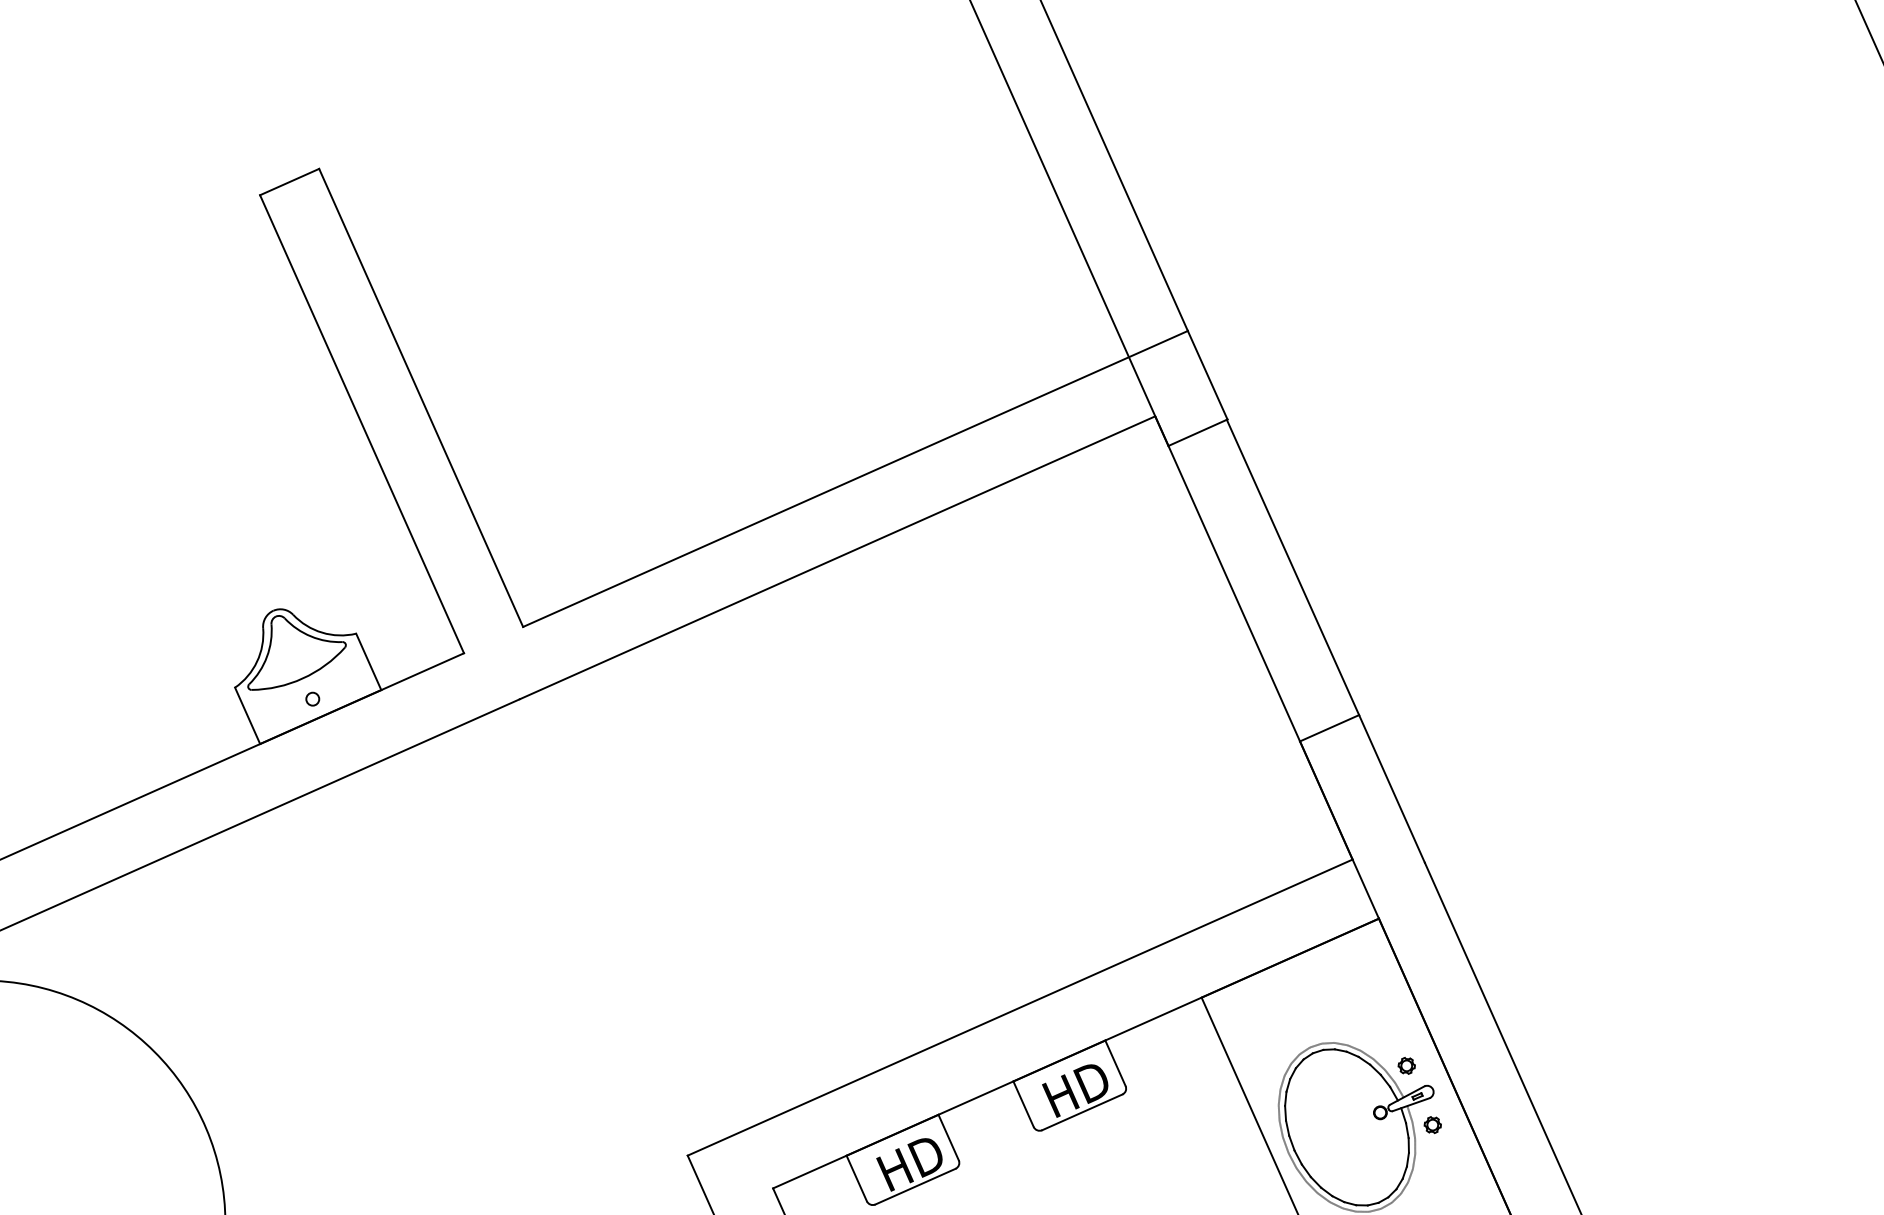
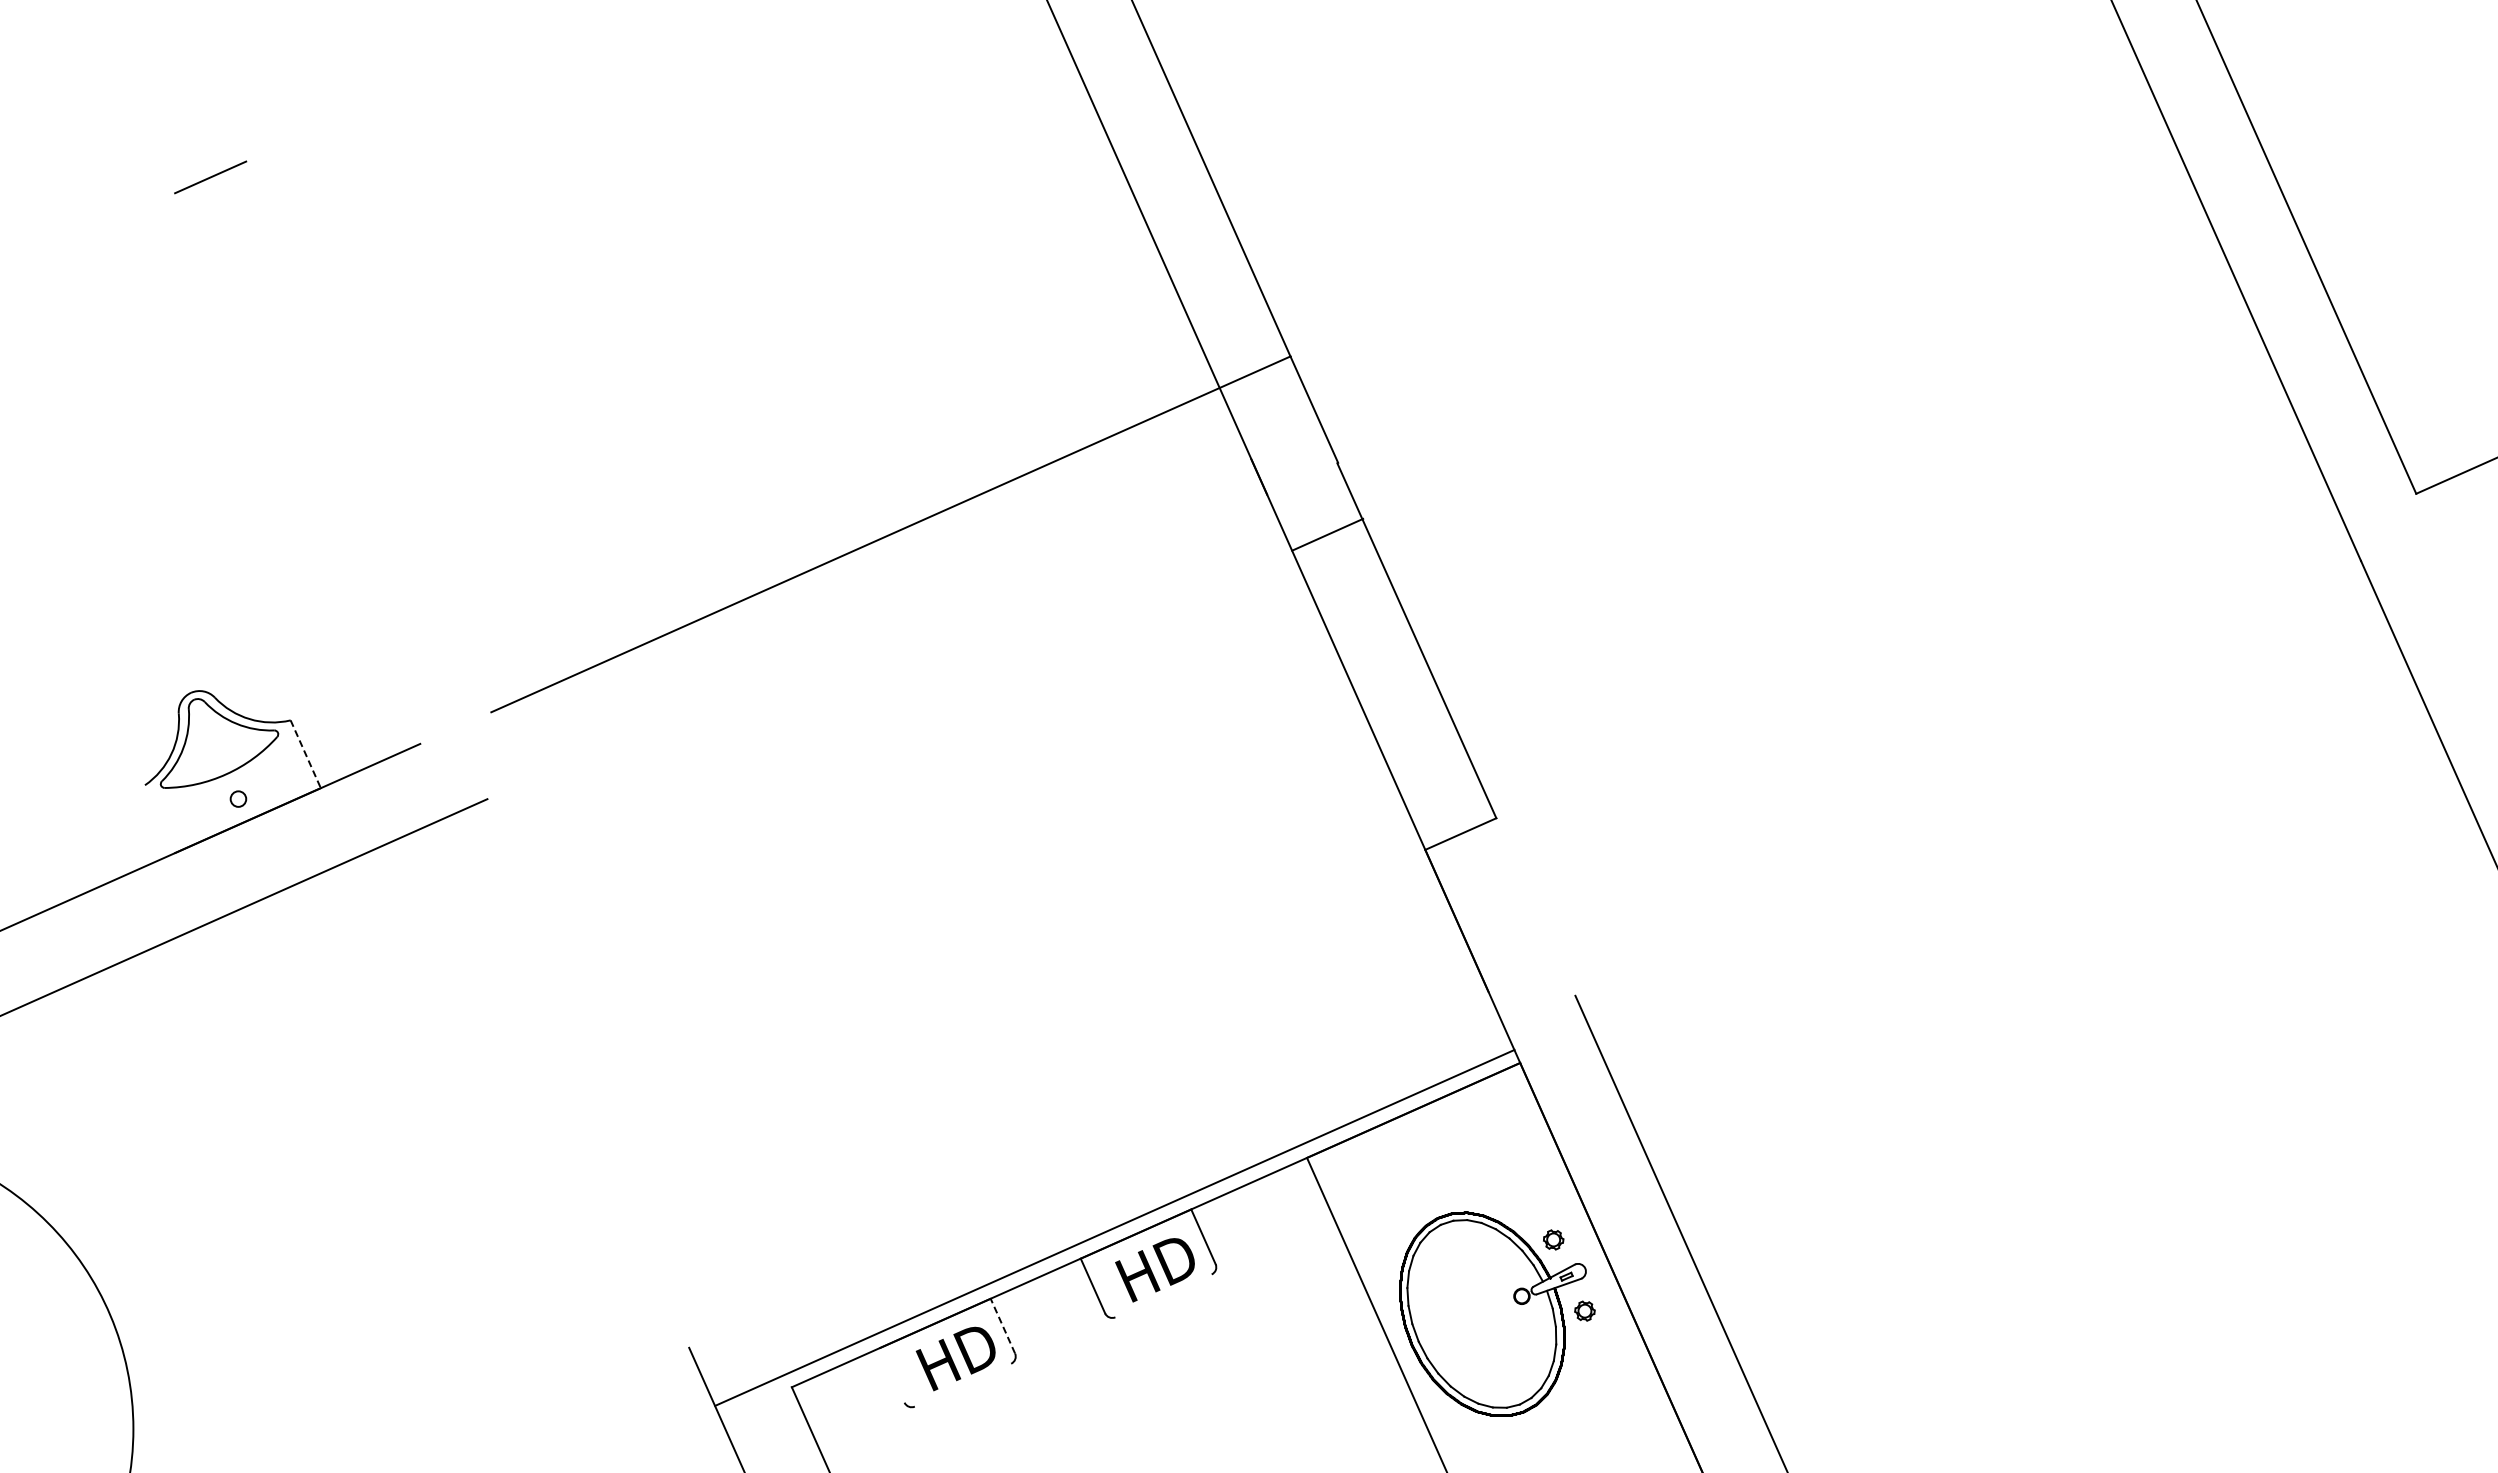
line: (420, 397) -> (368, 436), removed
line: (361, 424) -> (297, 468), removed
line: (1197, 432) -> (1327, 534), moved
line: (837, 558) -> (869, 629), removed
line: (368, 662) -> (305, 754), solid -> dashed
line: (247, 716) -> (160, 819), removed
line: (1391, 788) -> (1535, 906), removed
line: (1019, 1007) -> (1114, 1227), moved
line: (1082, 1112) -> (1163, 1295), removed
line: (948, 1137) -> (1002, 1326), solid -> dashed
line: (856, 1177) -> (892, 1374), removed
line: (915, 1186) -> (962, 1384), removed

